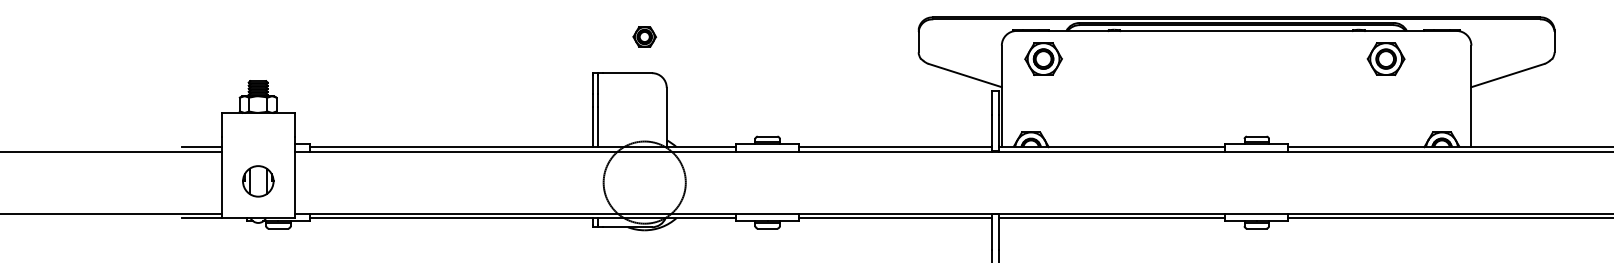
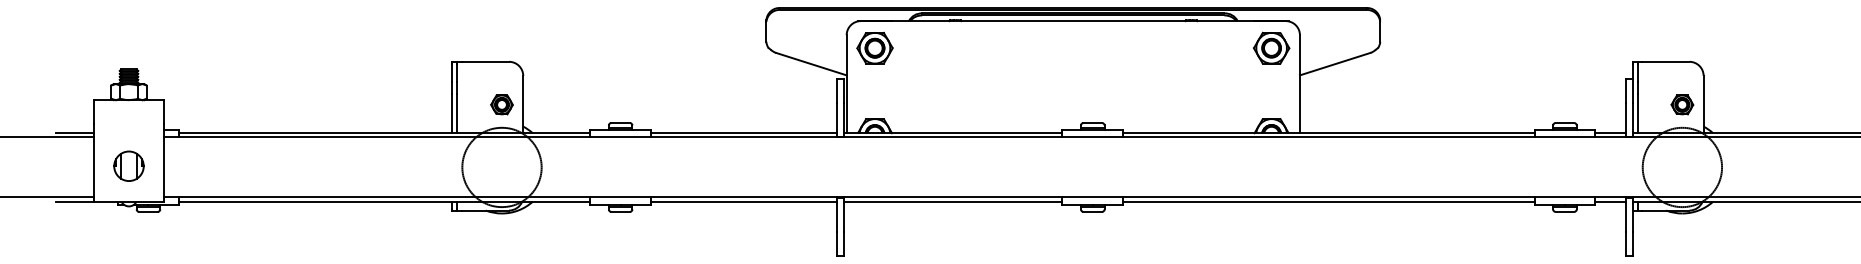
part: (644, 36) -> (501, 104), moved
part: (1043, 58) -> (874, 47), moved
part: (1385, 58) -> (1271, 47), moved

